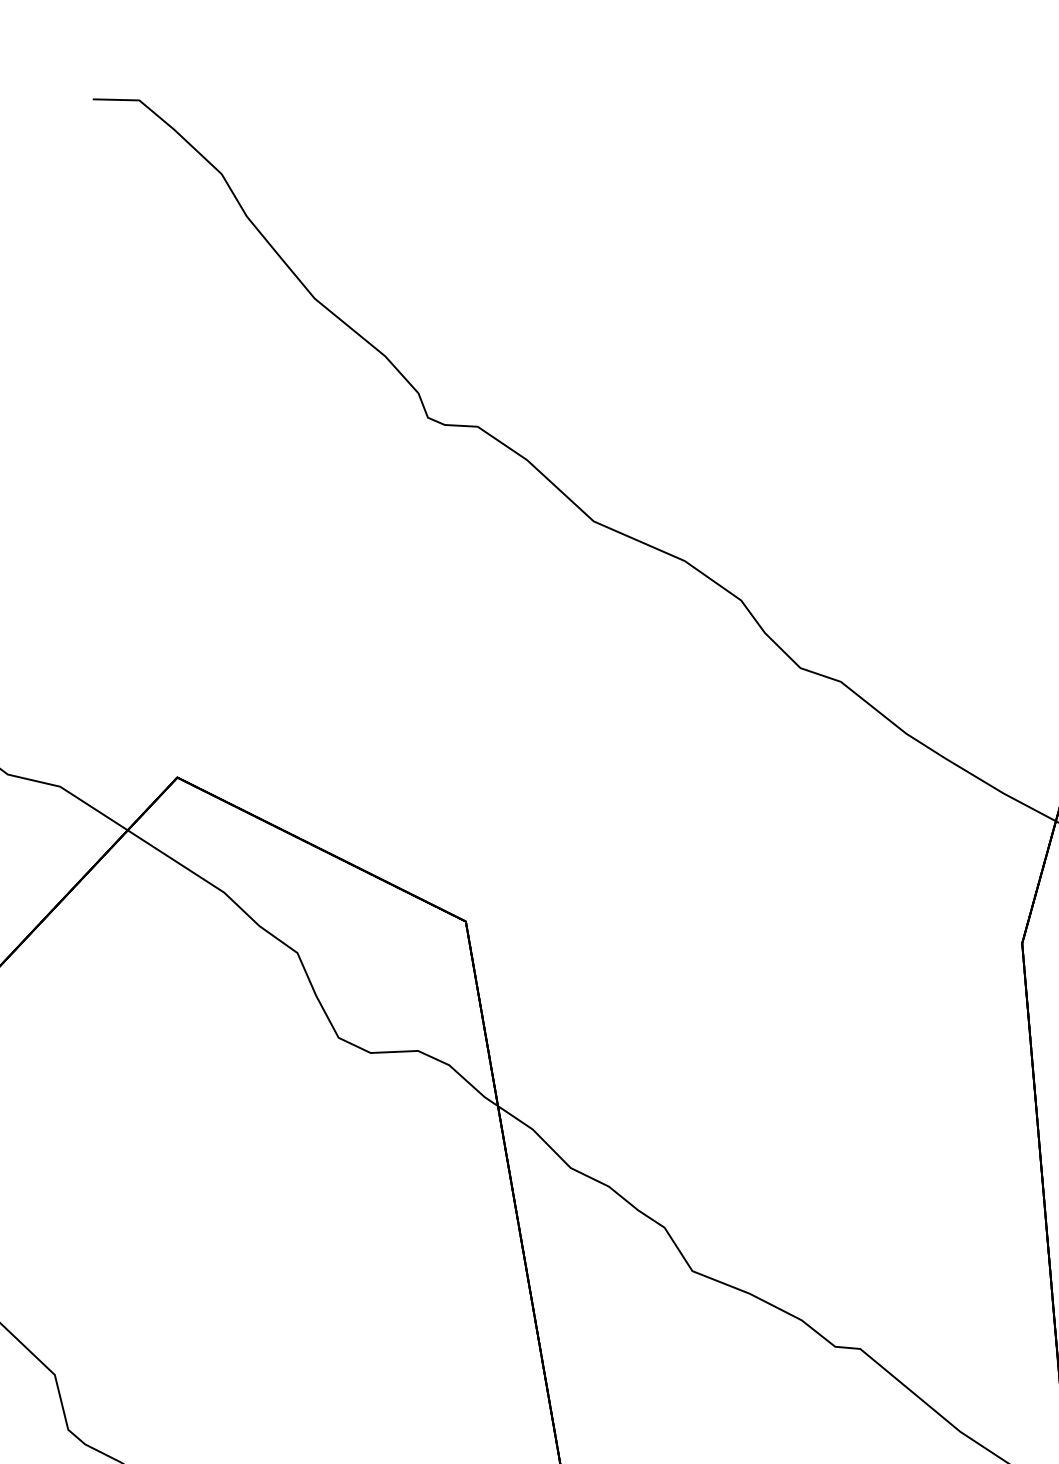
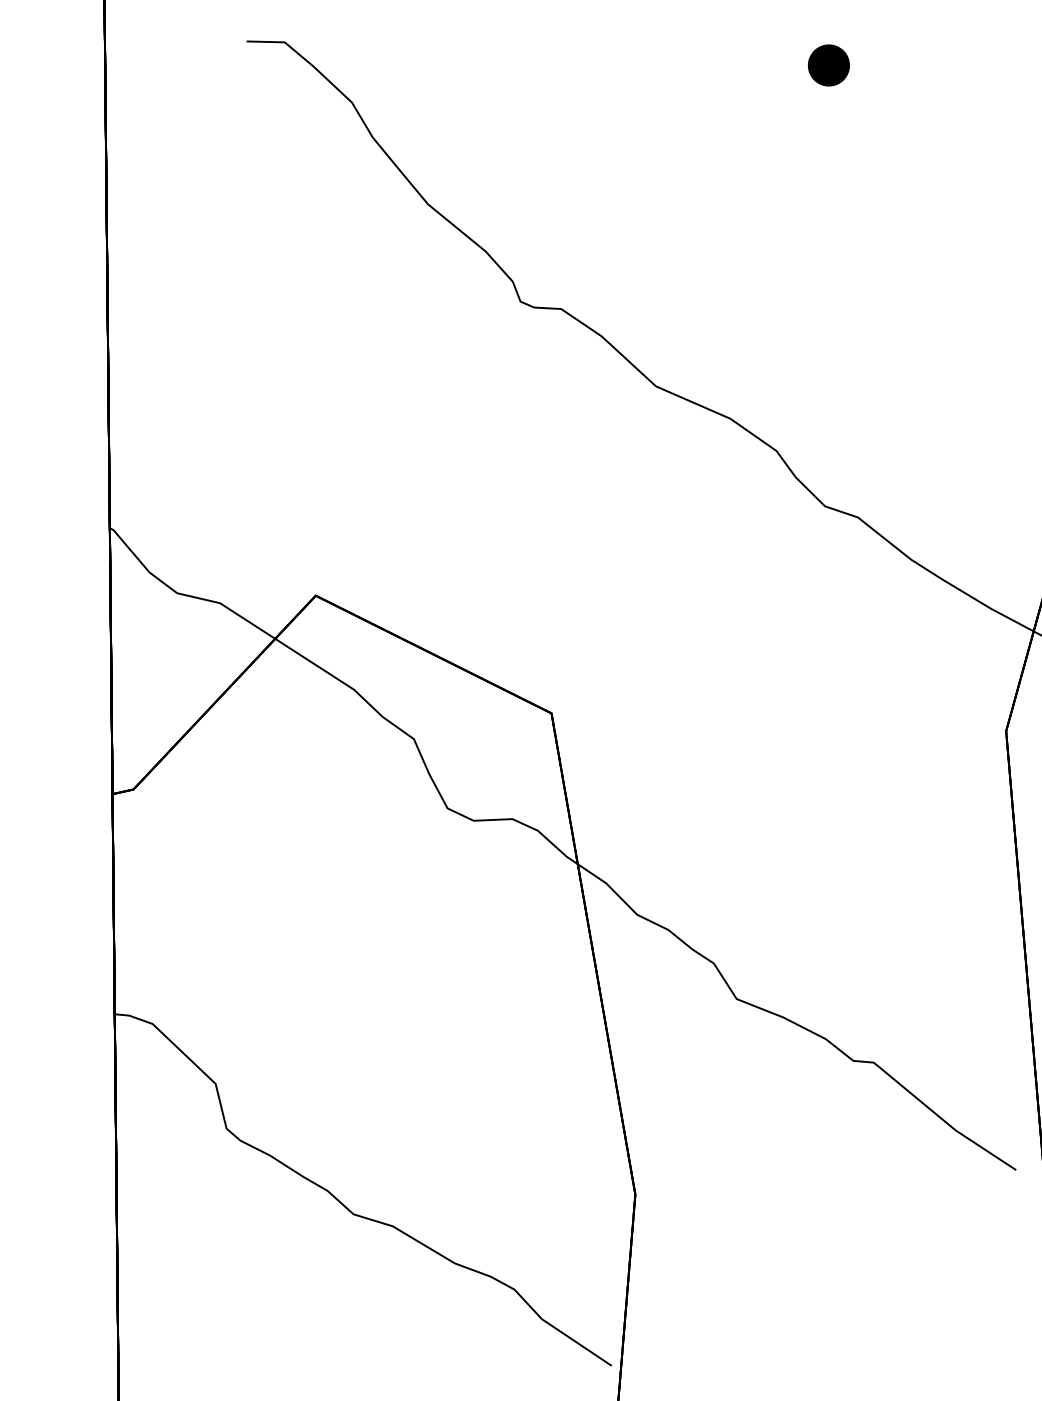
part: (804, 128) -> (828, 65), added

